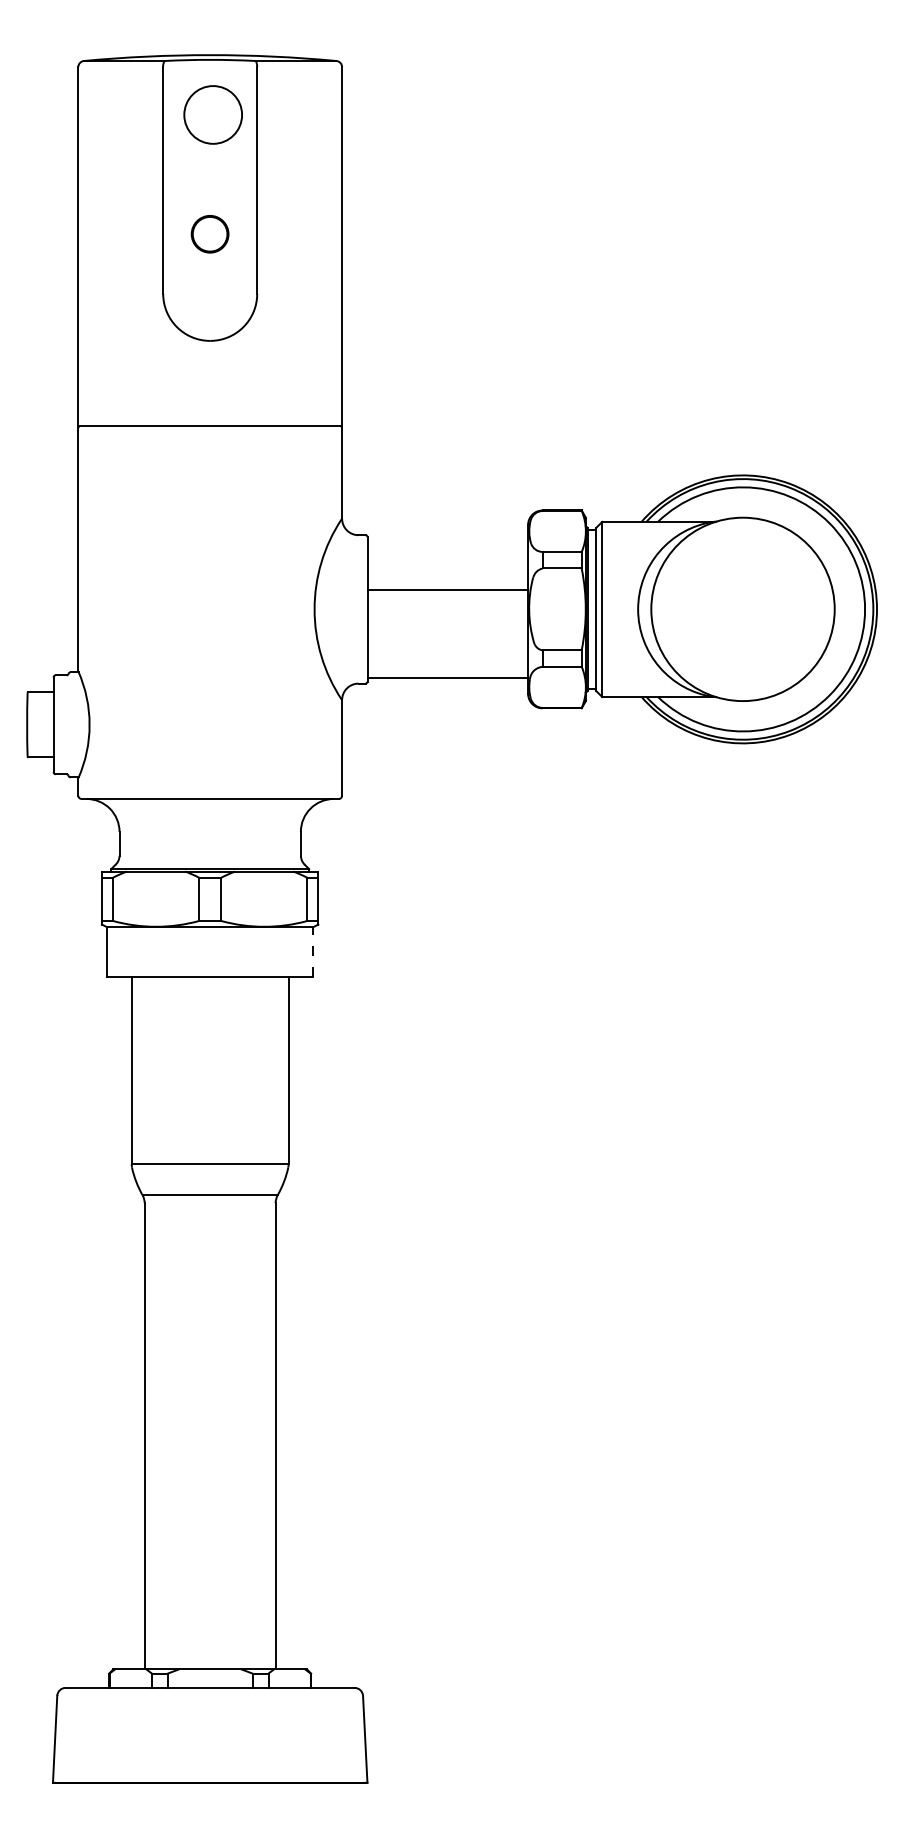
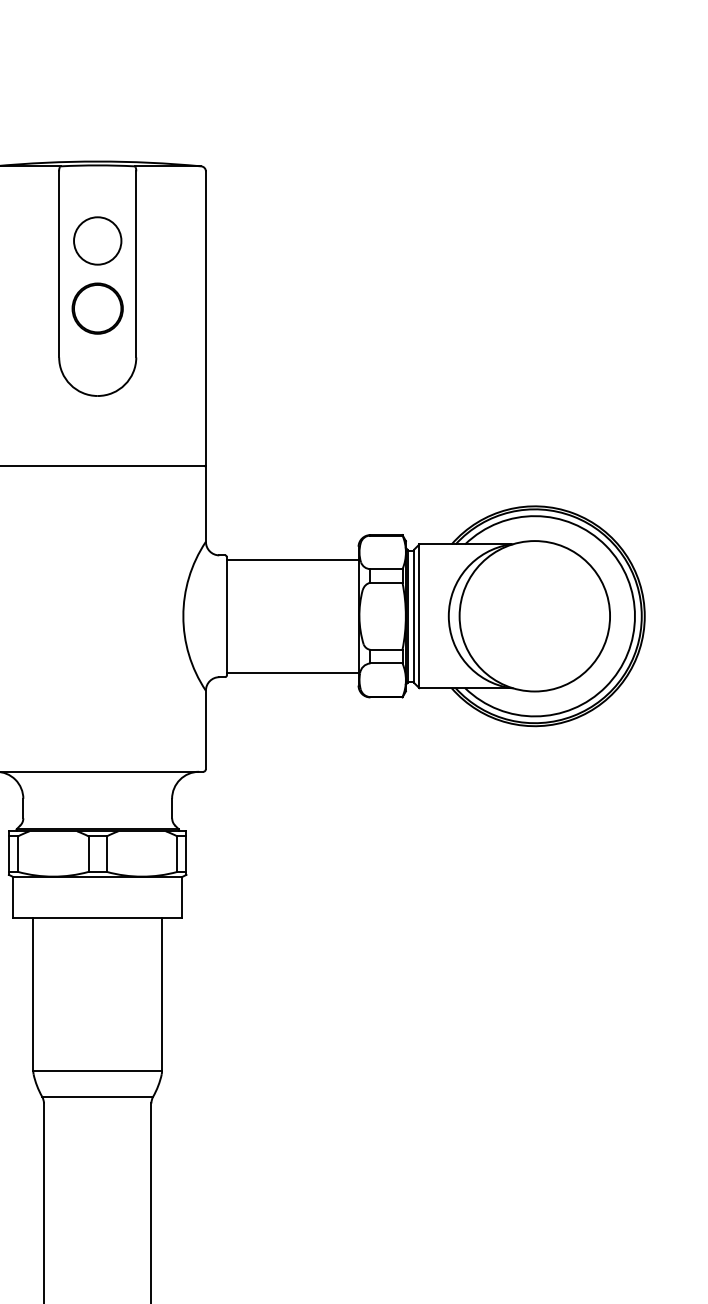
circle: (212, 114) -> (97, 240), moved
part: (209, 233) -> (97, 307), size x1.67
line: (447, 589) -> (292, 559), moved
line: (313, 952) -> (182, 897), dashed -> solid

